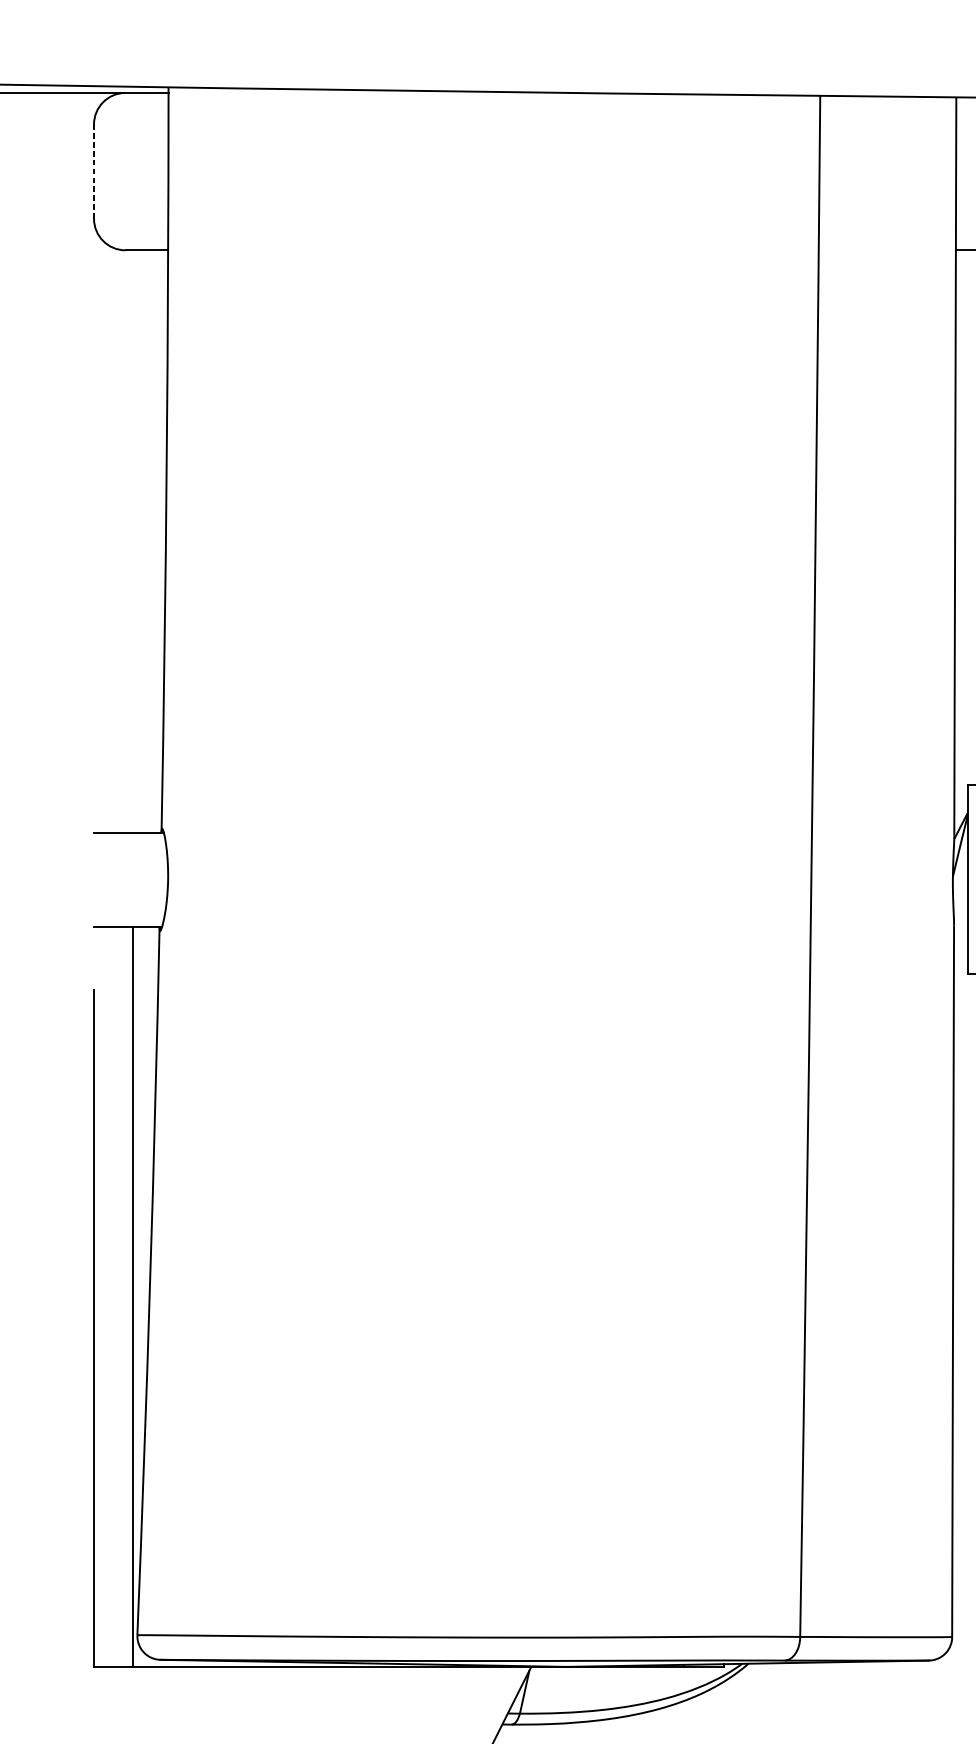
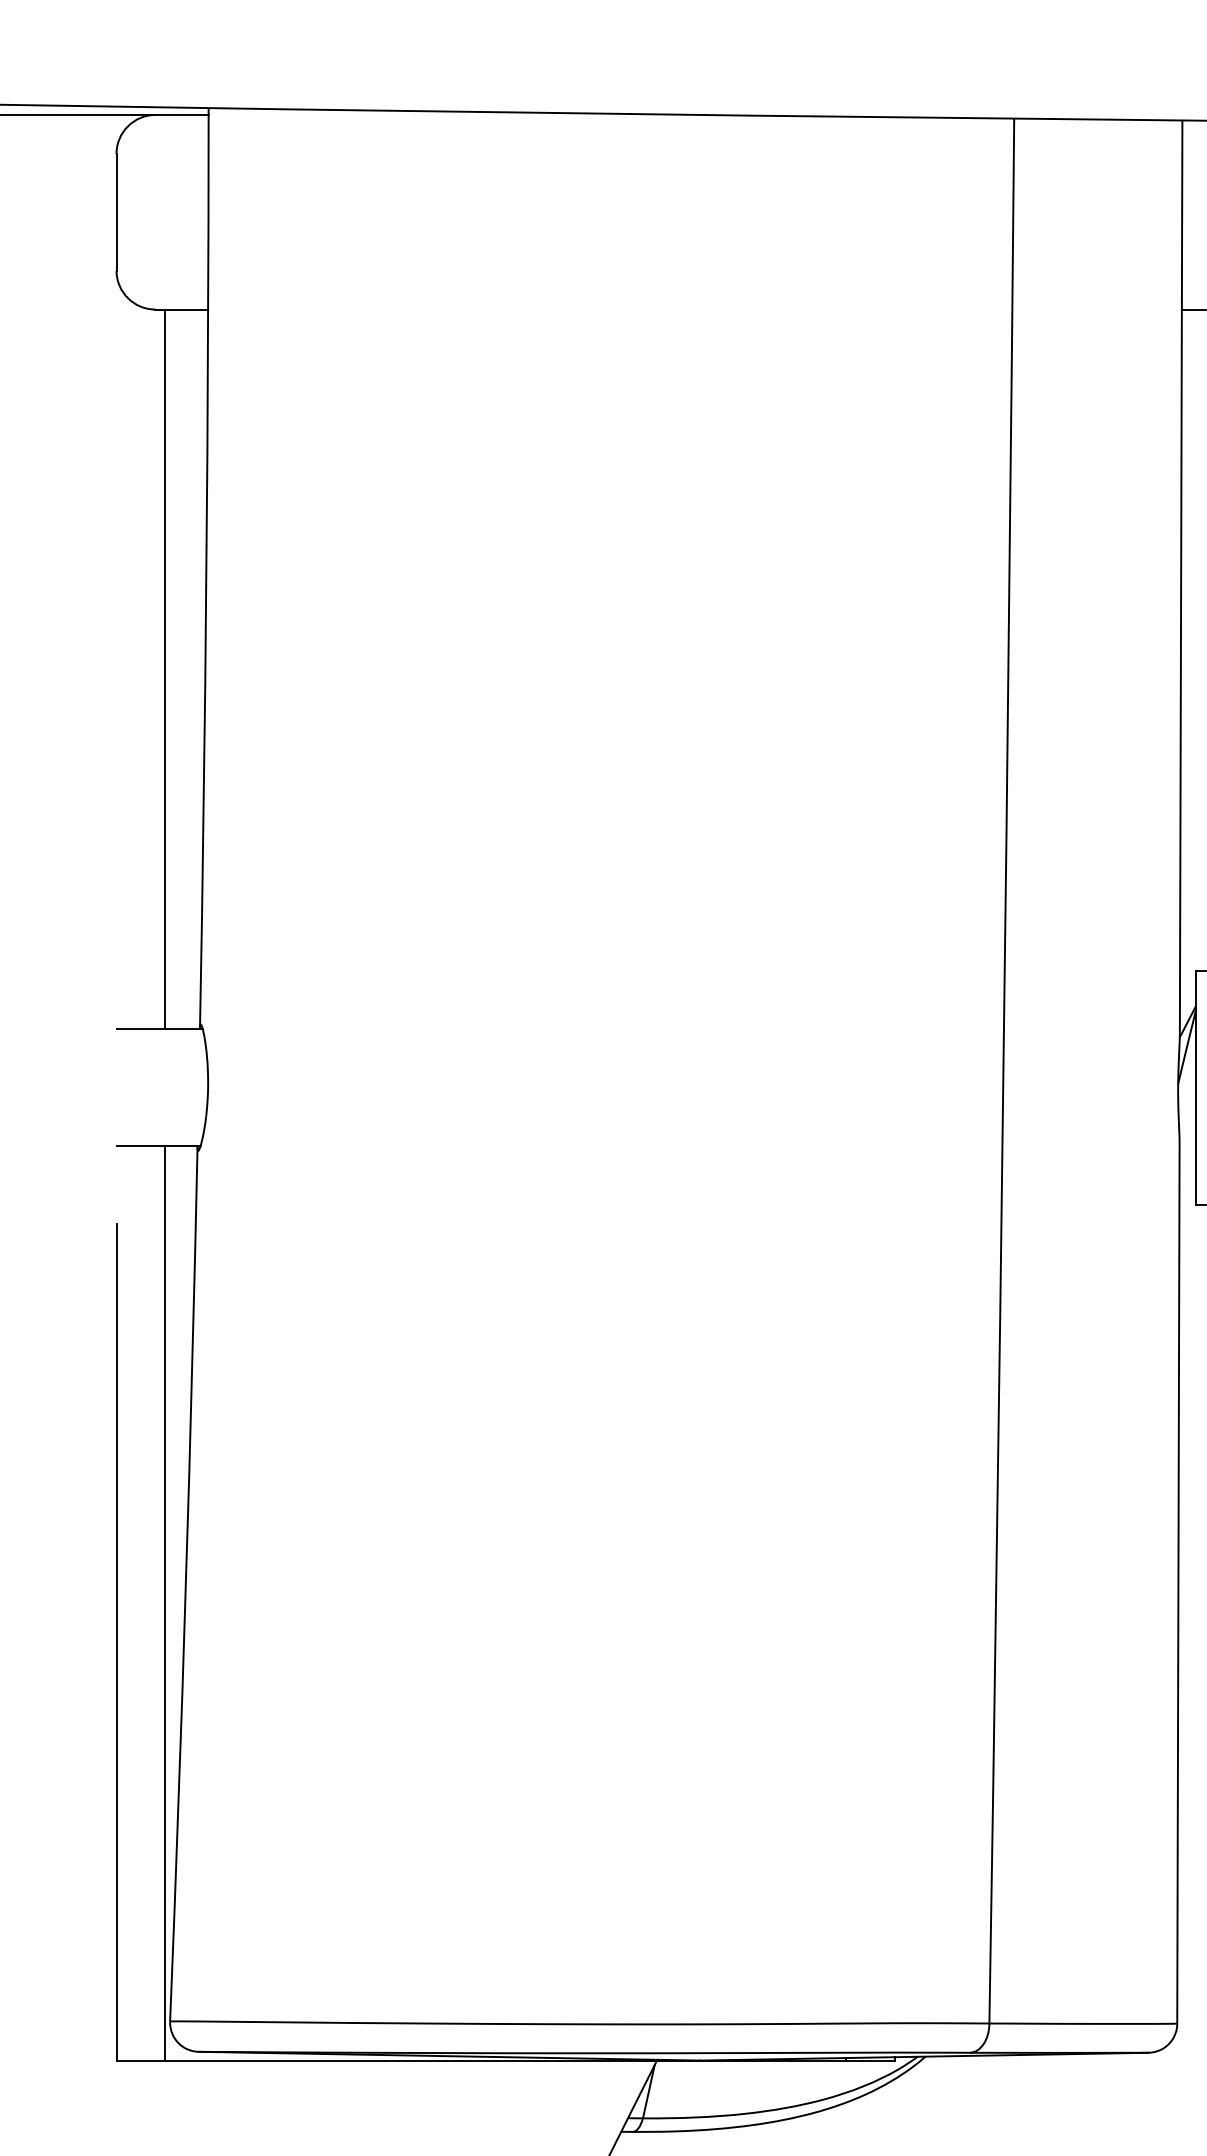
line: (94, 171) -> (116, 211), dashed -> solid
line: (133, 541) -> (165, 669), added

